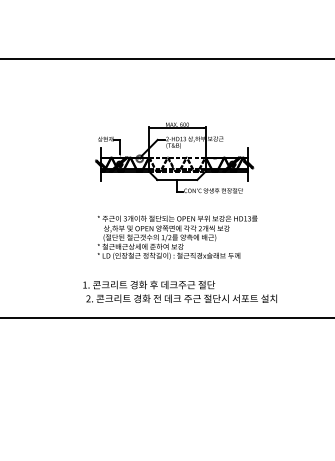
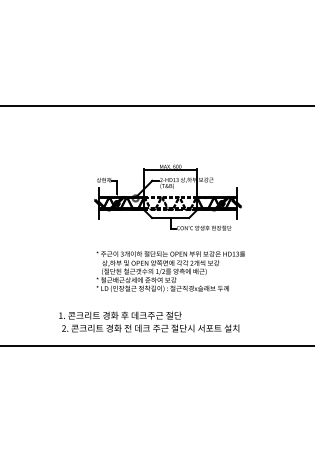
part: (176, 191) -> (169, 228), moved

